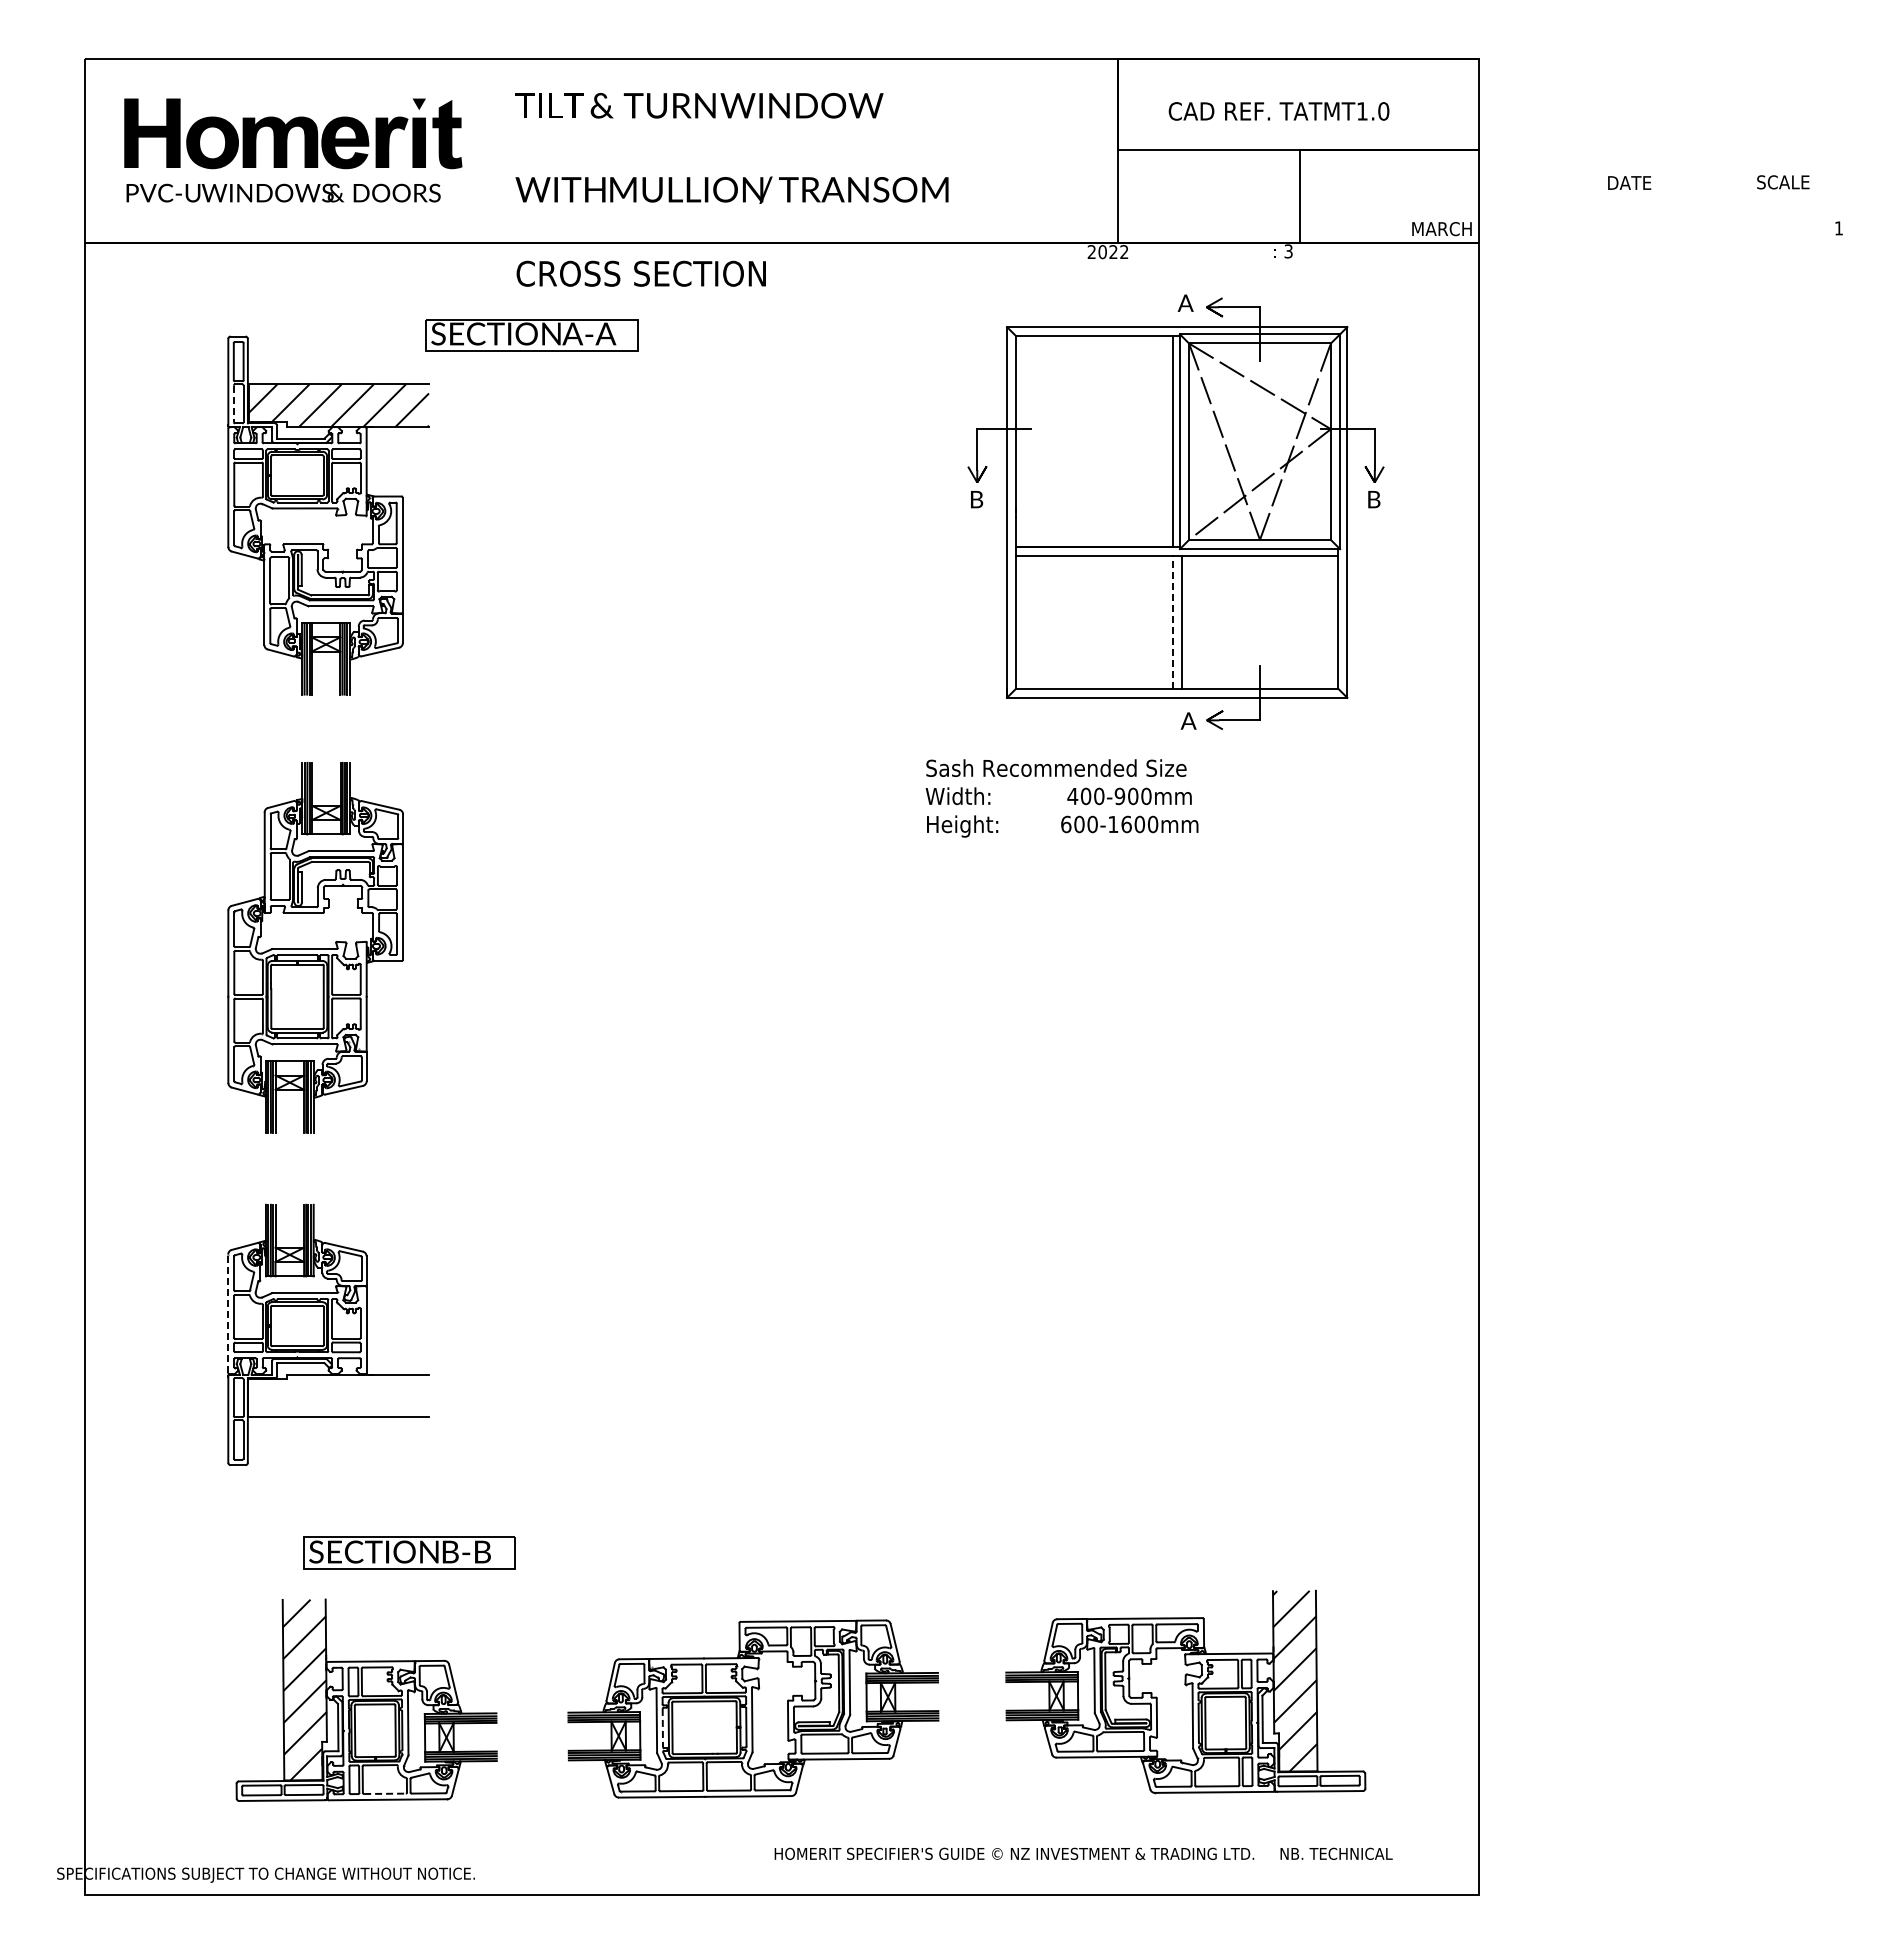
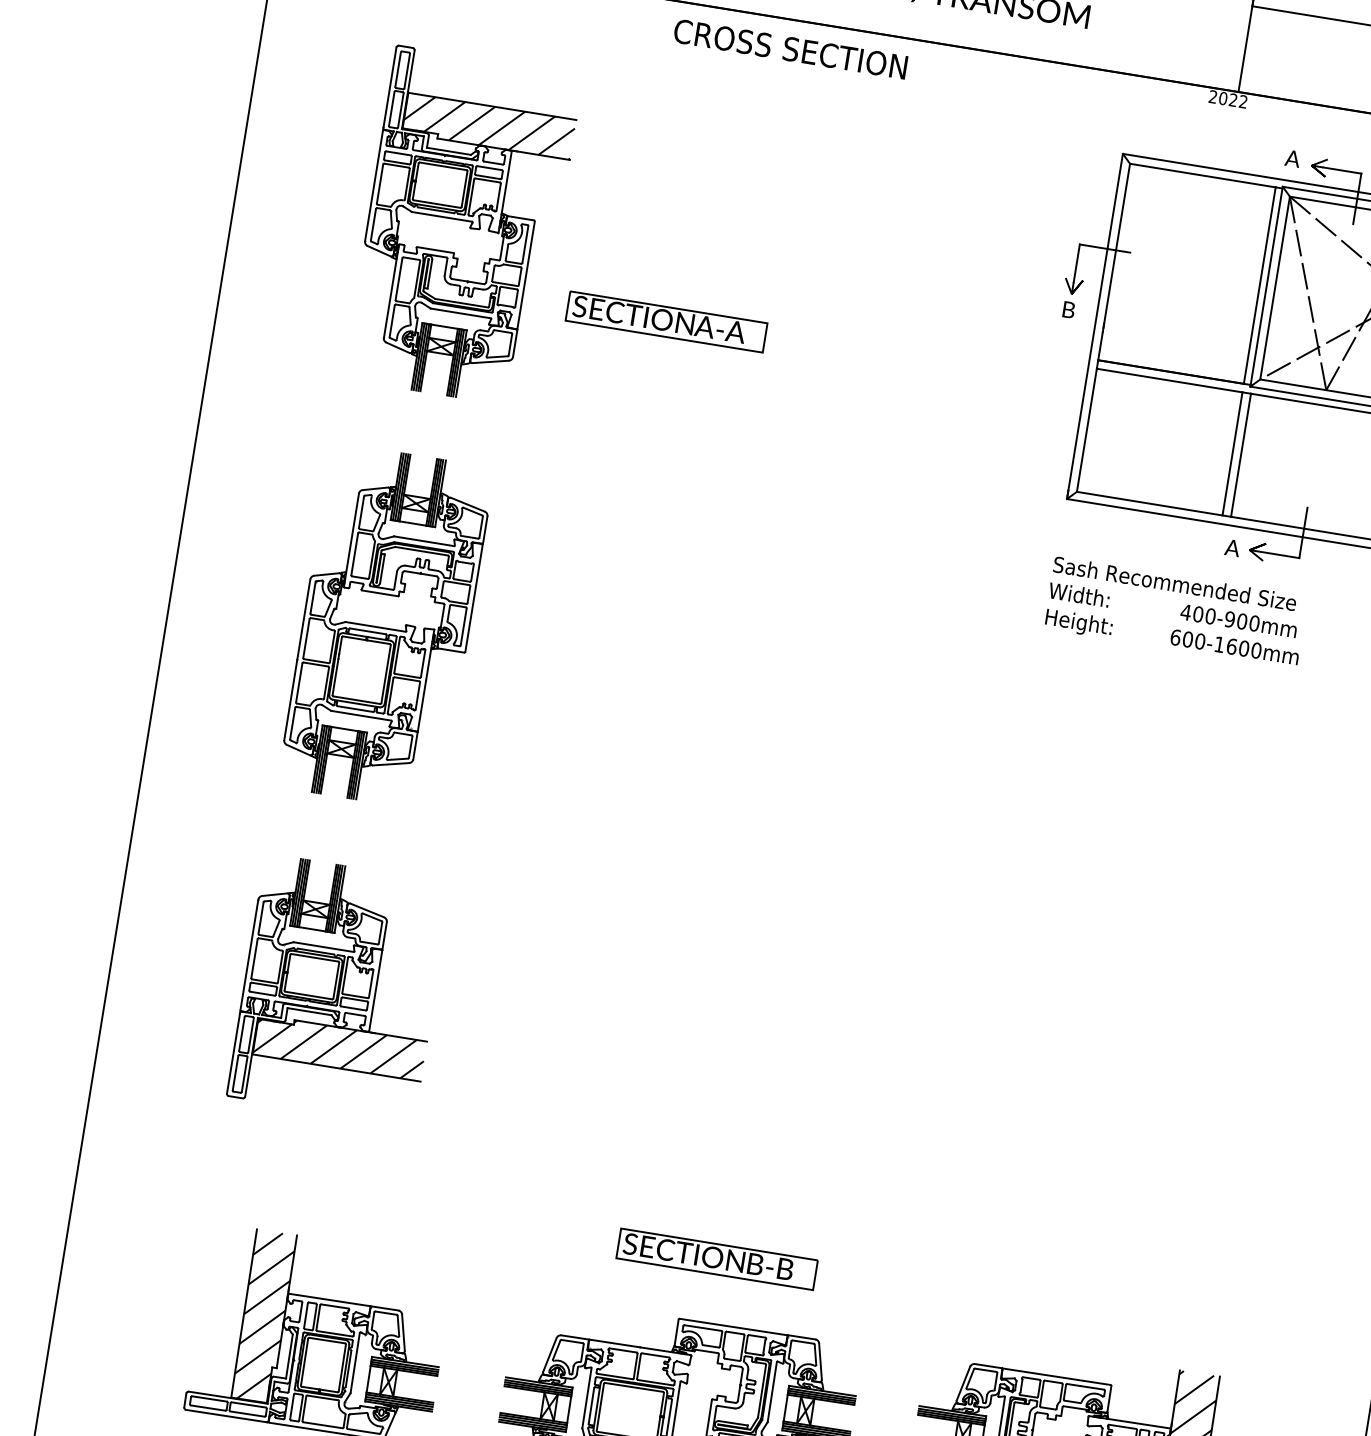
part: (531, 335) -> (666, 322), moved
line: (233, 404) -> (391, 109), dashed -> solid
line: (1172, 622) -> (1232, 453), dashed -> solid
text: (1061, 798) -> (1175, 612), moved
line: (228, 1313) -> (249, 954), dashed -> solid
hatch: (338, 1395) -> (339, 1047), added
part: (409, 1552) -> (717, 1258), moved
line: (662, 1728) -> (591, 1406), dashed -> solid
line: (384, 1793) -> (322, 1424), dashed -> solid

